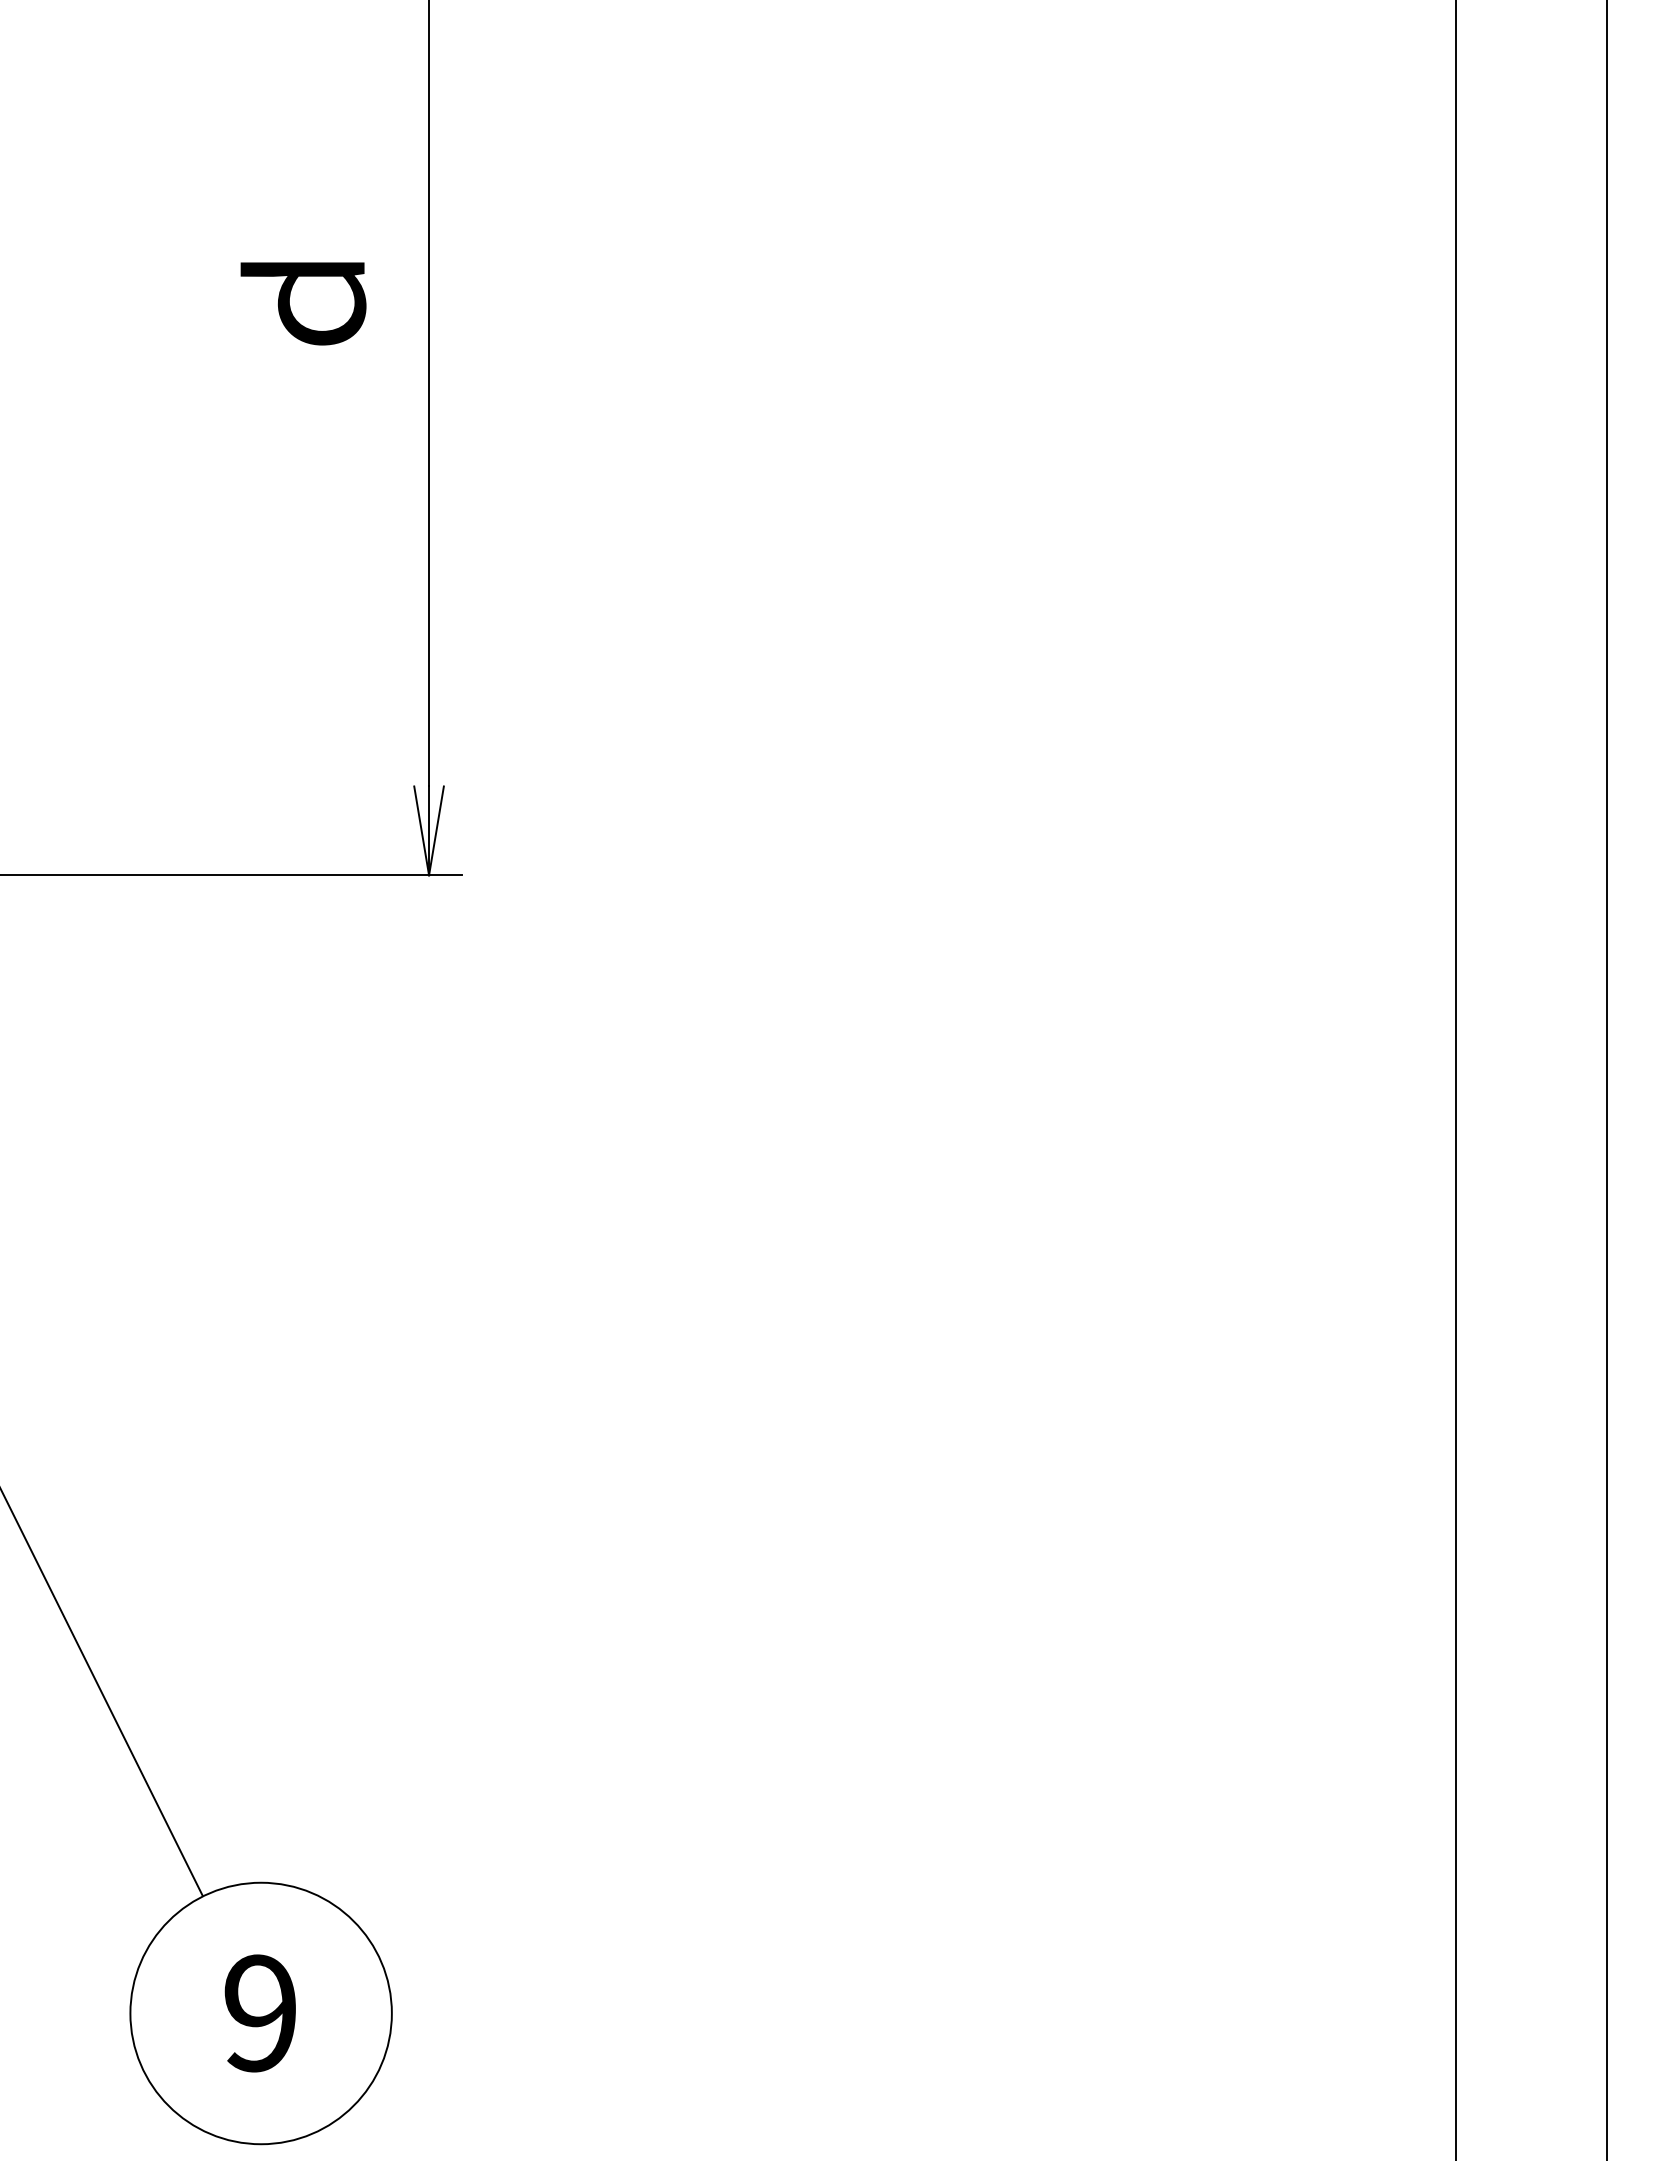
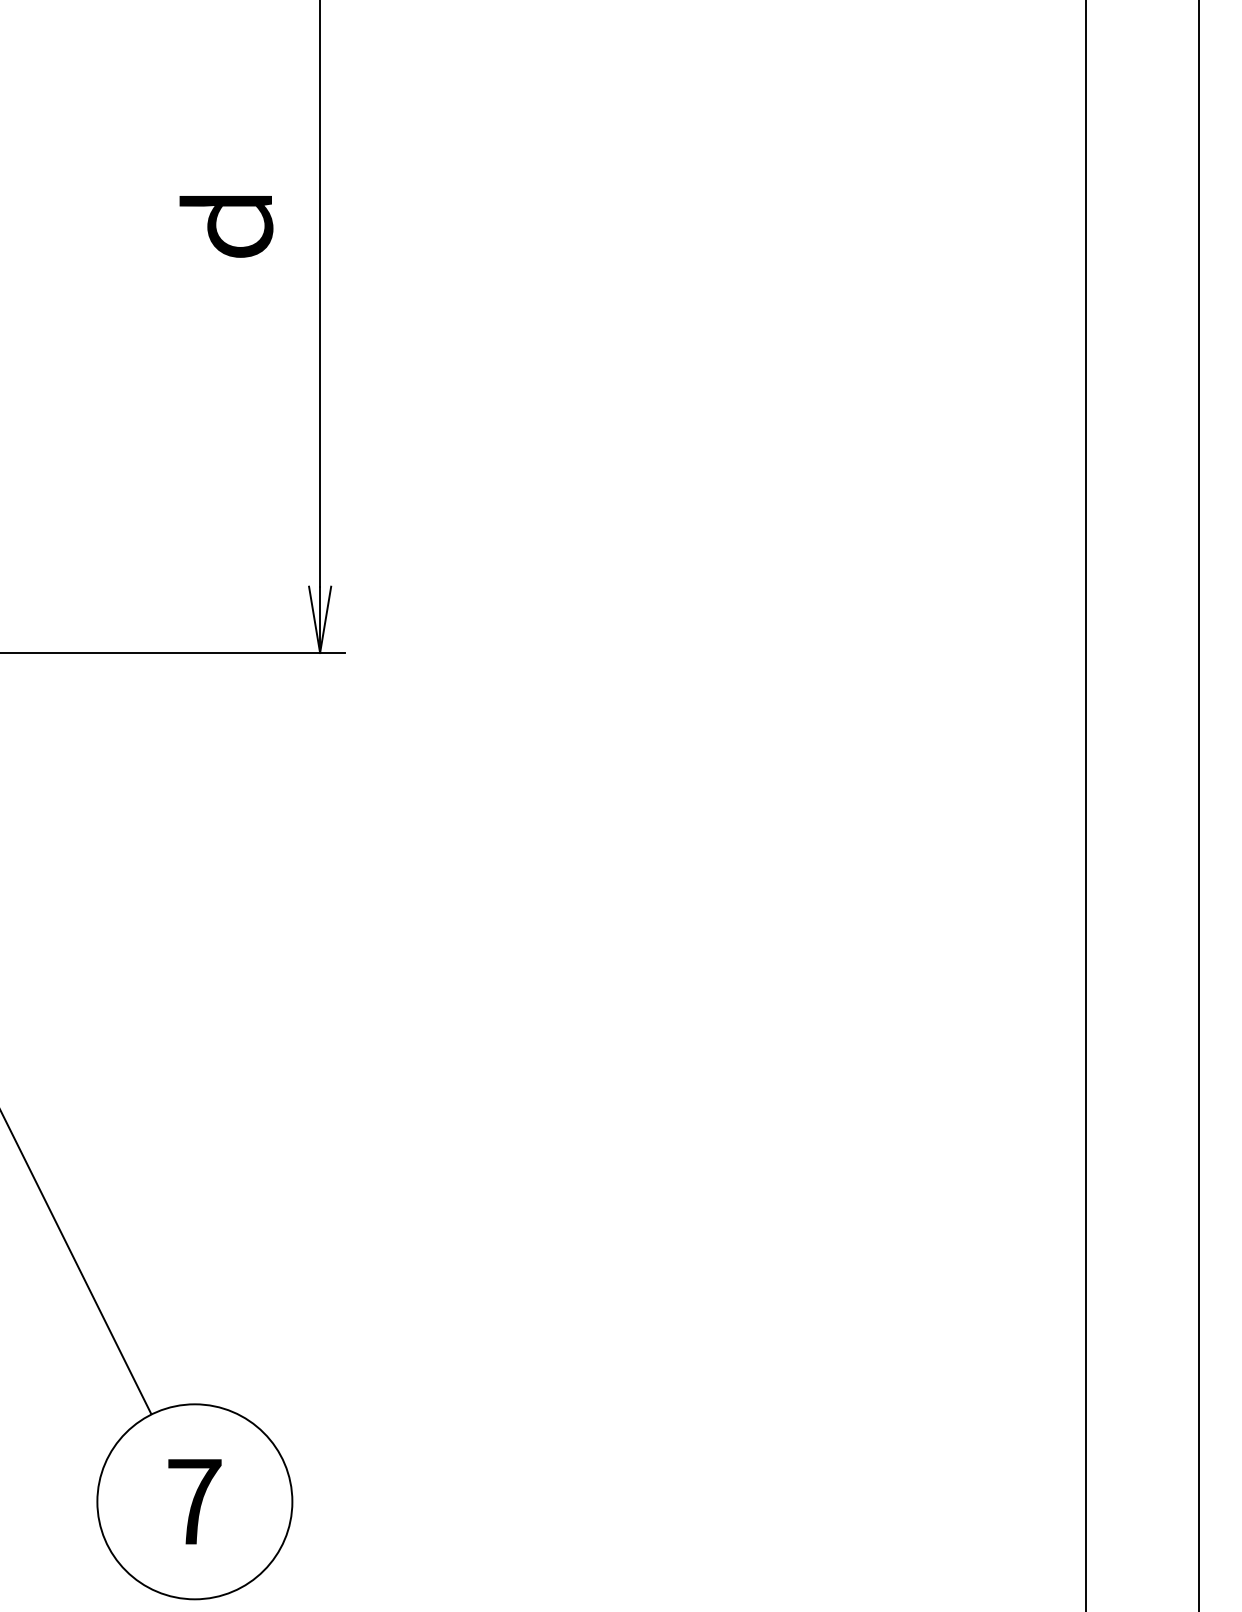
text: (260, 2013) -> (194, 1501), 9 -> 7

